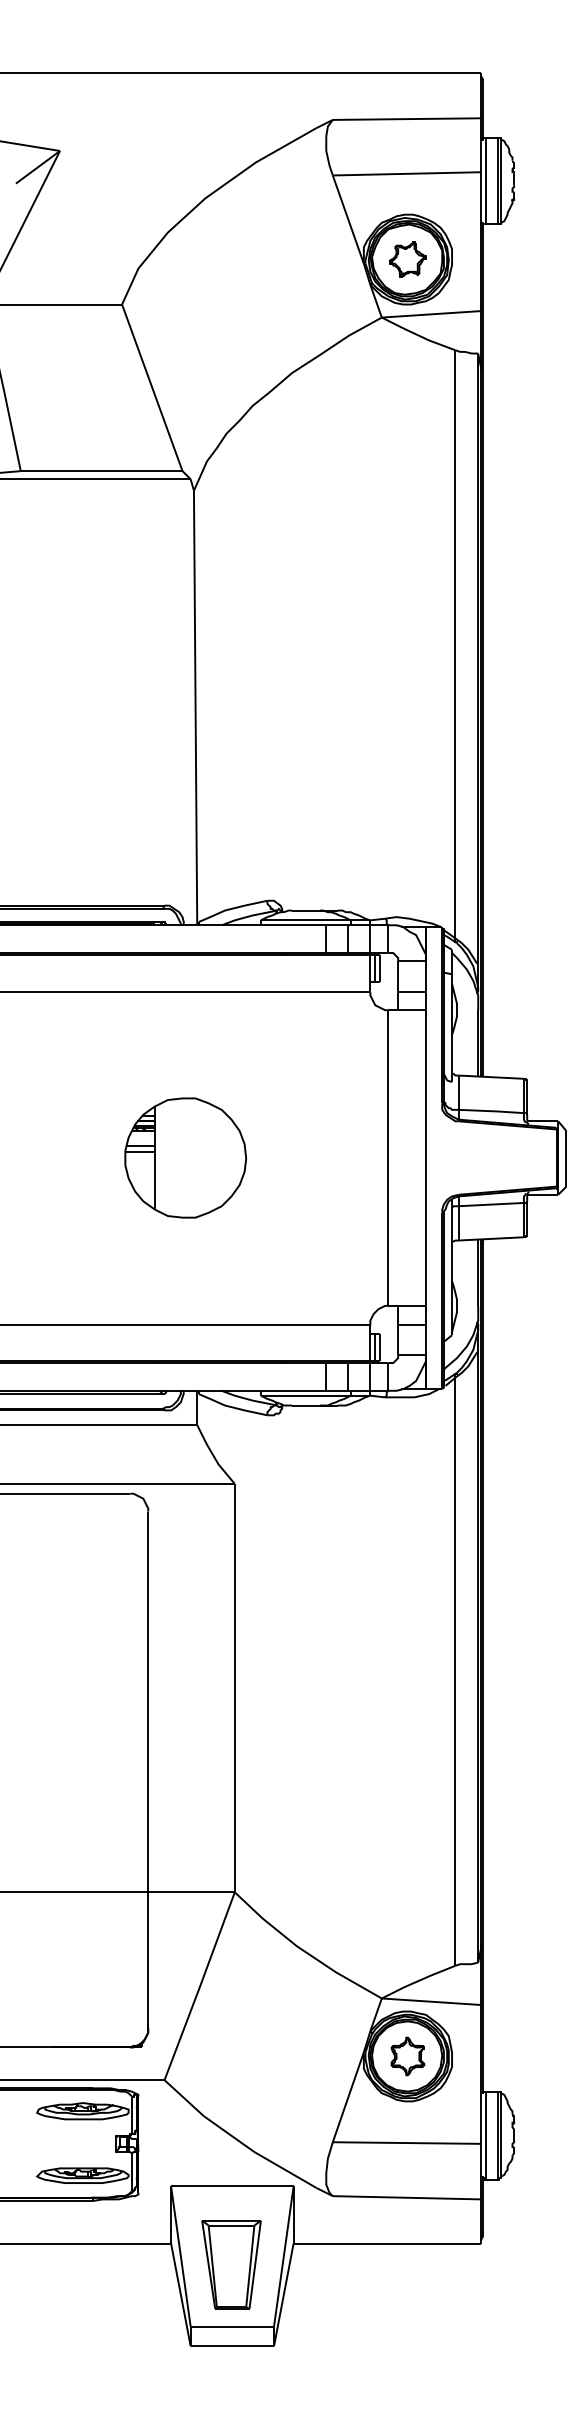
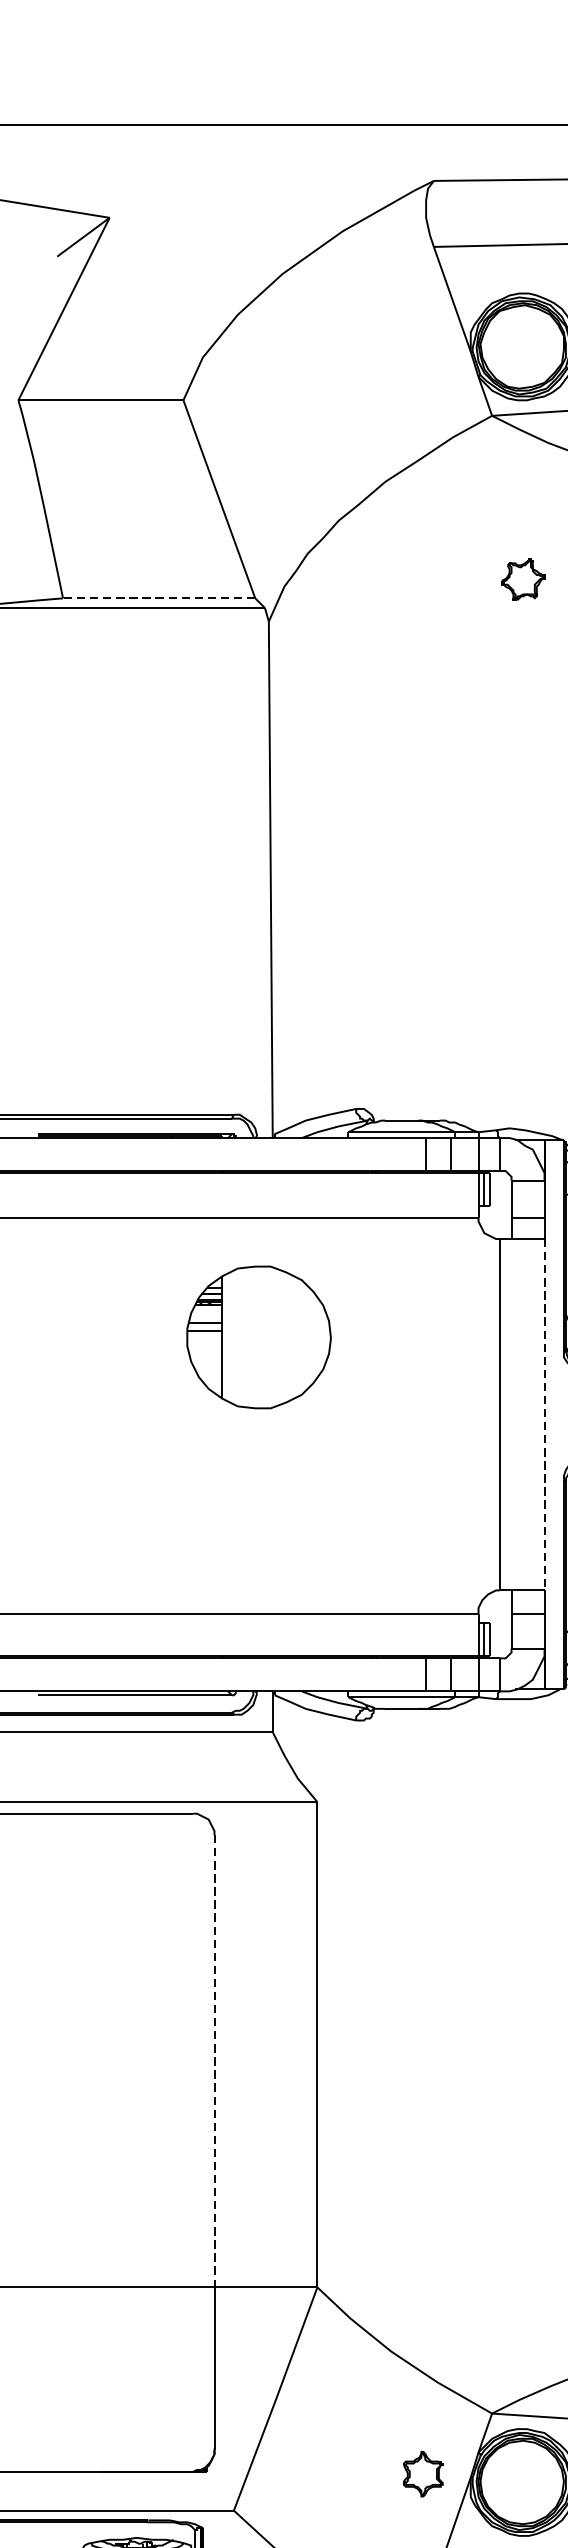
part: (407, 259) -> (522, 579), moved
line: (101, 471) -> (158, 598), solid -> dashed
part: (185, 1157) -> (258, 1336), moved
line: (425, 1158) -> (544, 1415), solid -> dashed
line: (148, 1702) -> (214, 2061), solid -> dashed
part: (407, 2056) -> (422, 2474), moved

